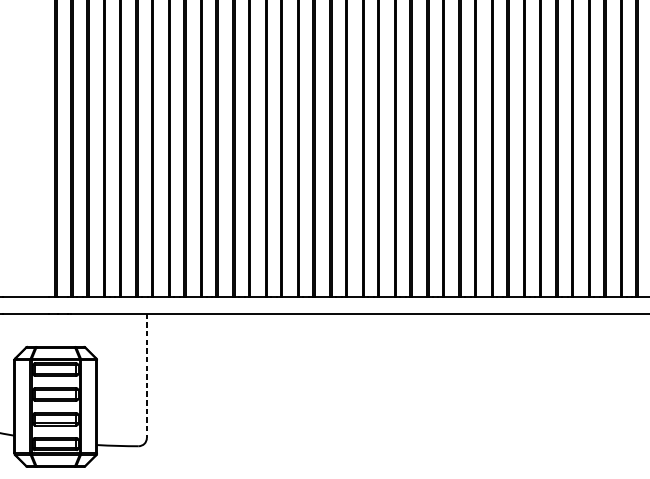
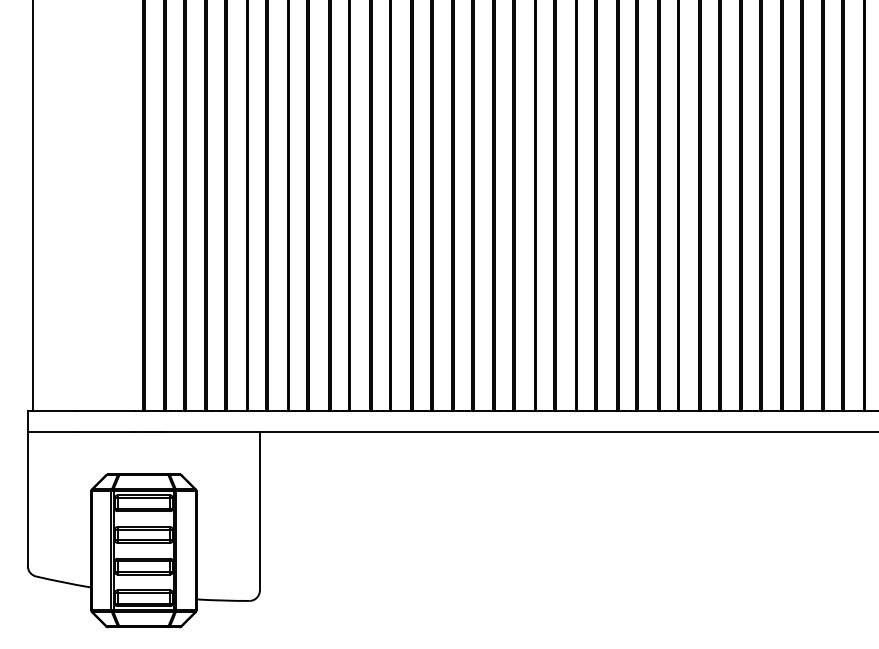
line: (146, 376) -> (259, 511), dashed -> solid

